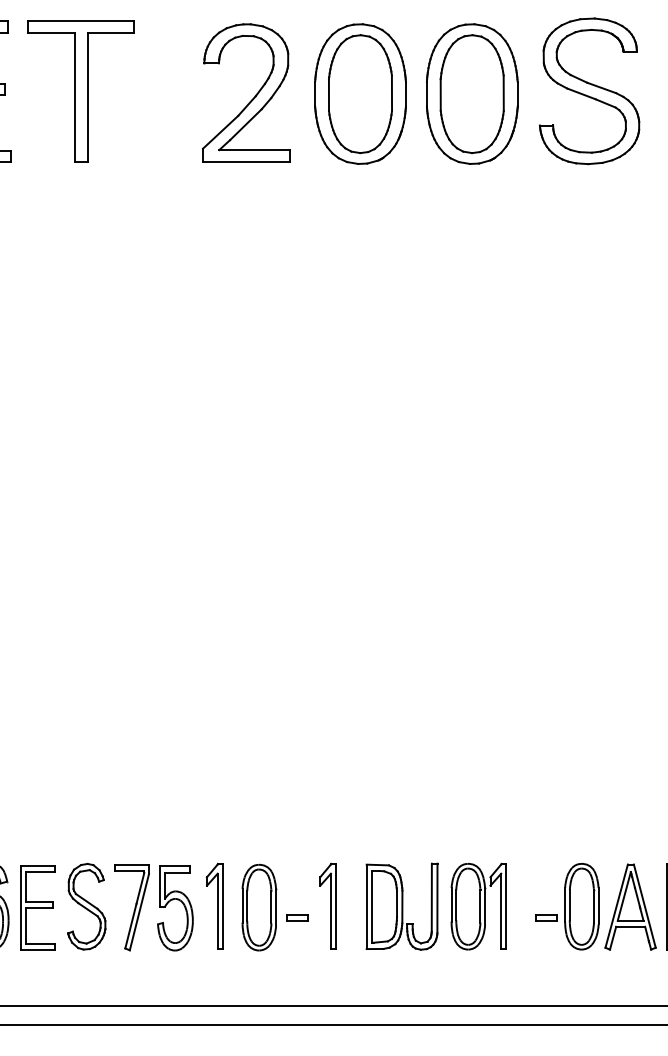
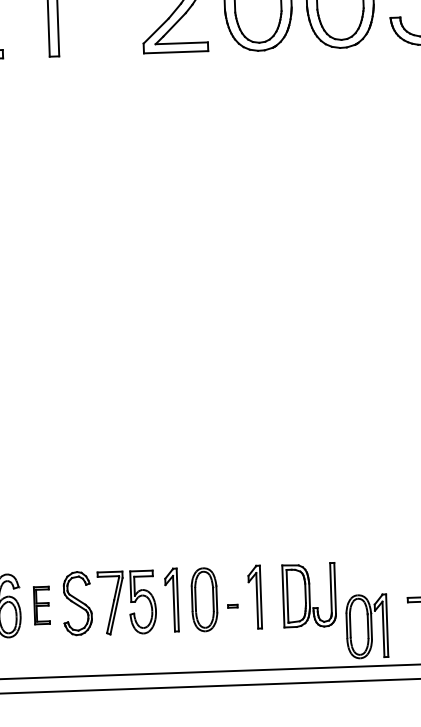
part: (478, 906) -> (366, 626), moved
part: (37, 907) -> (41, 605), size x0.6
part: (297, 917) -> (232, 606), size x0.6

